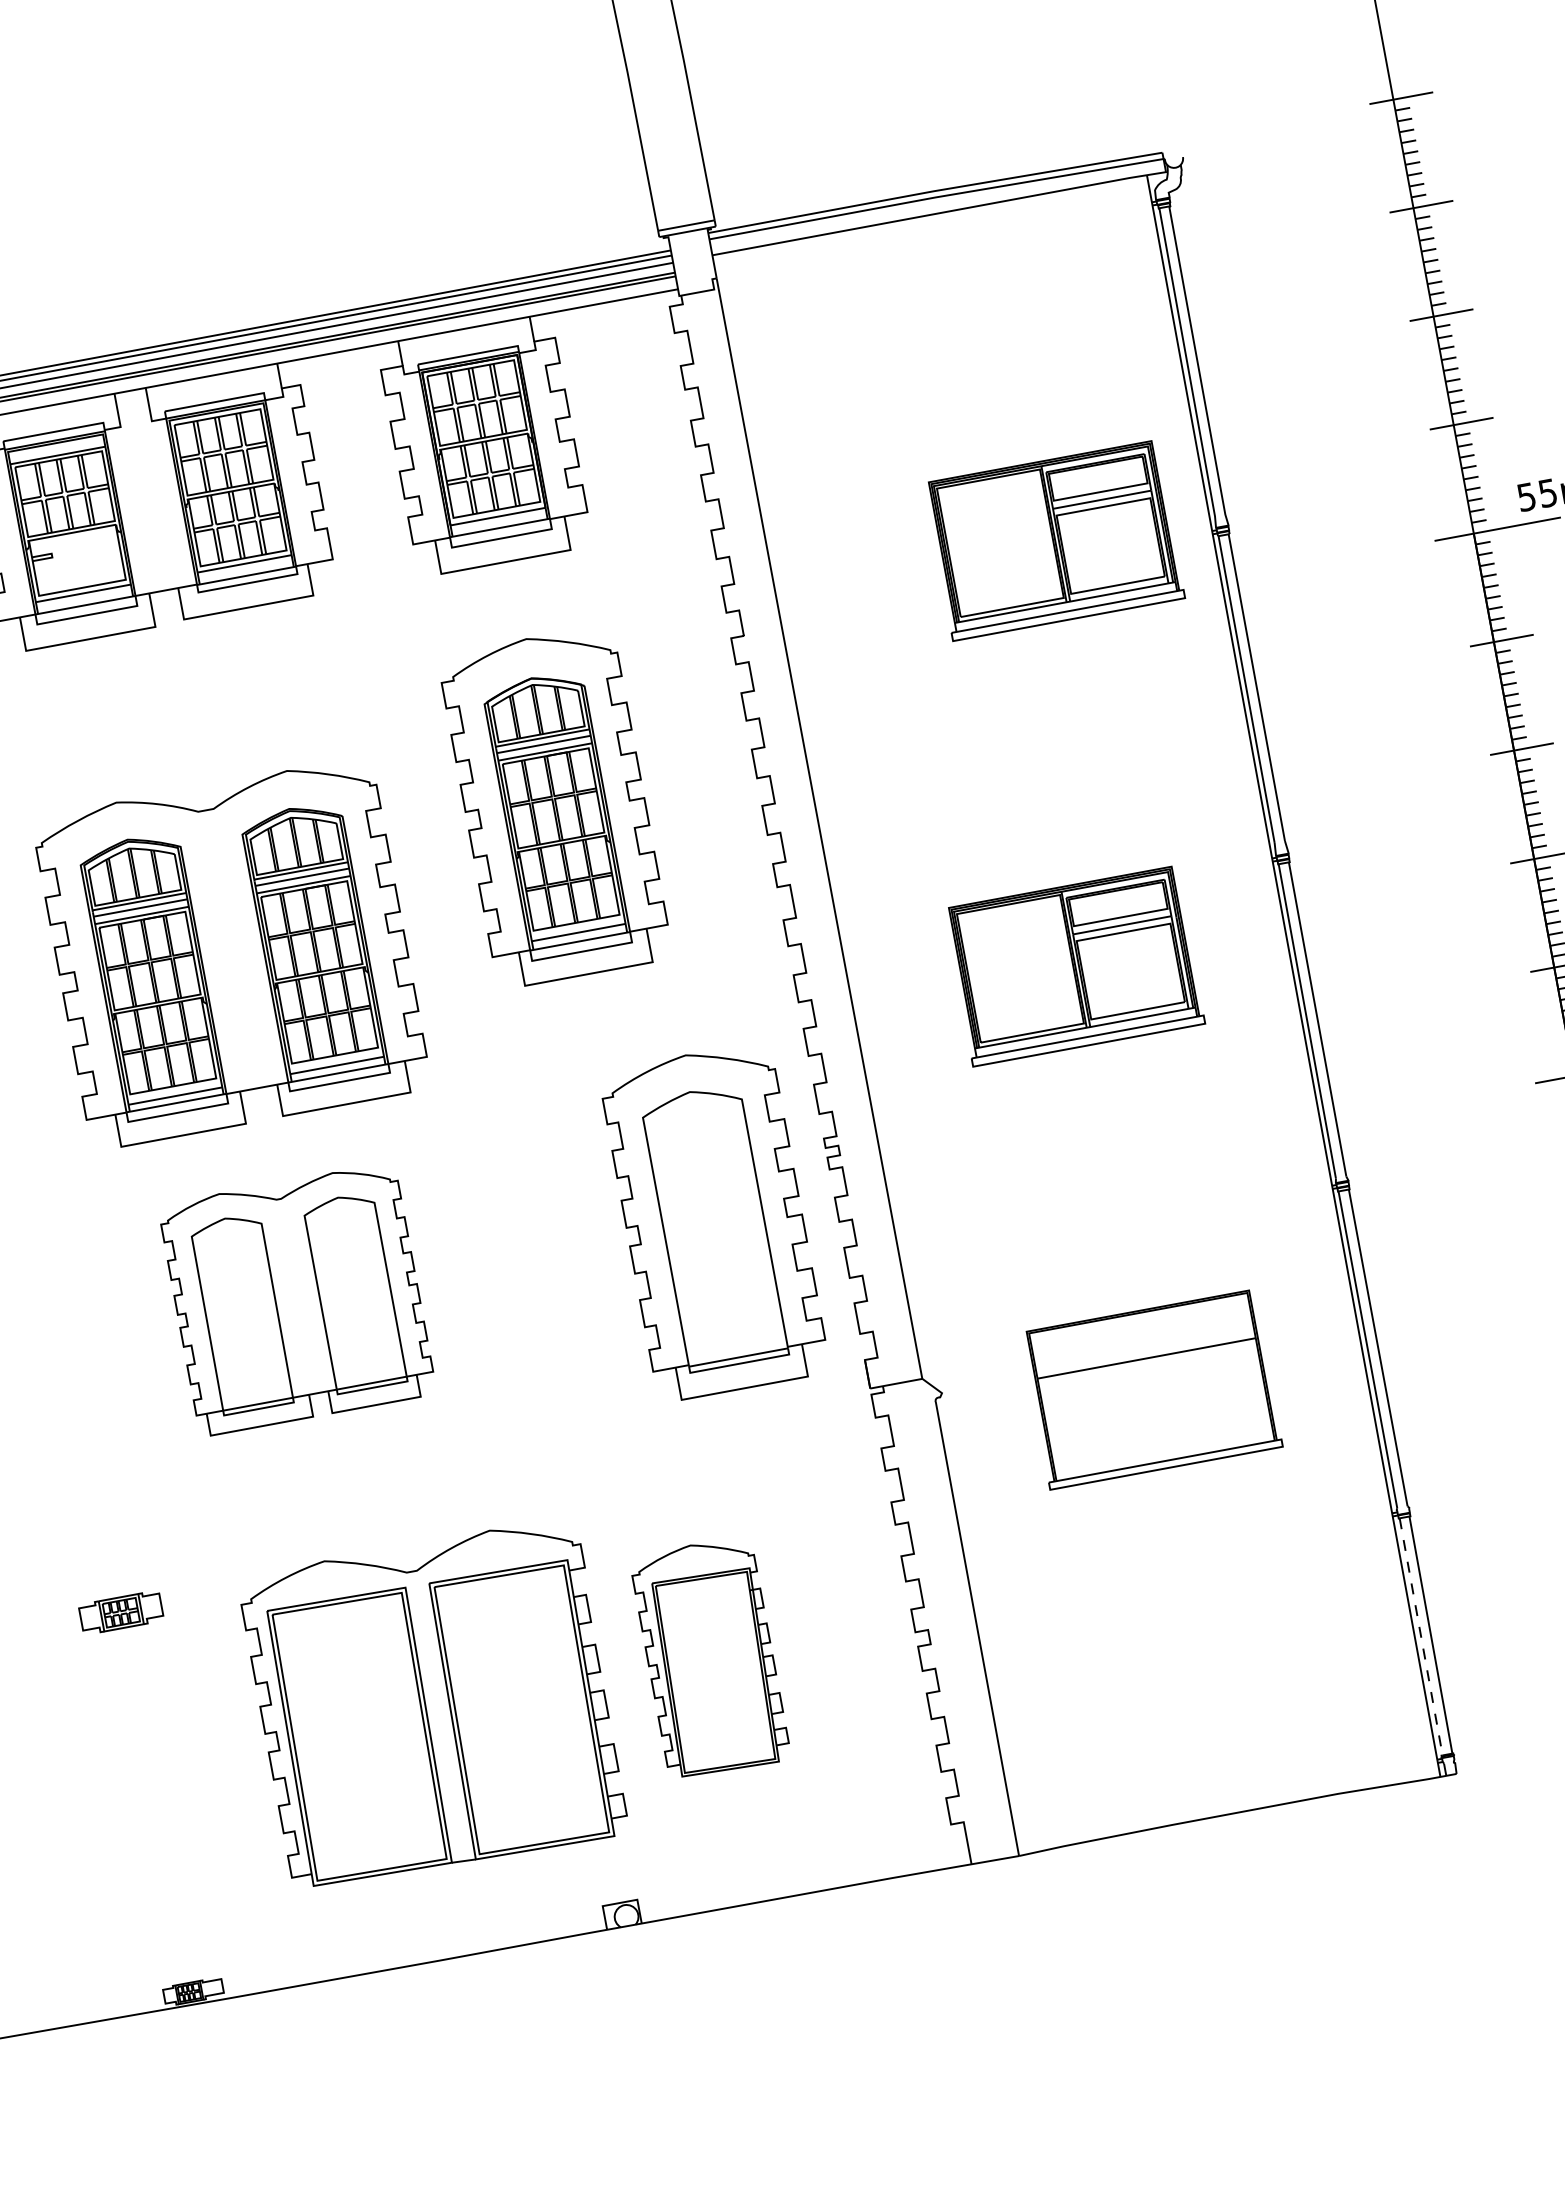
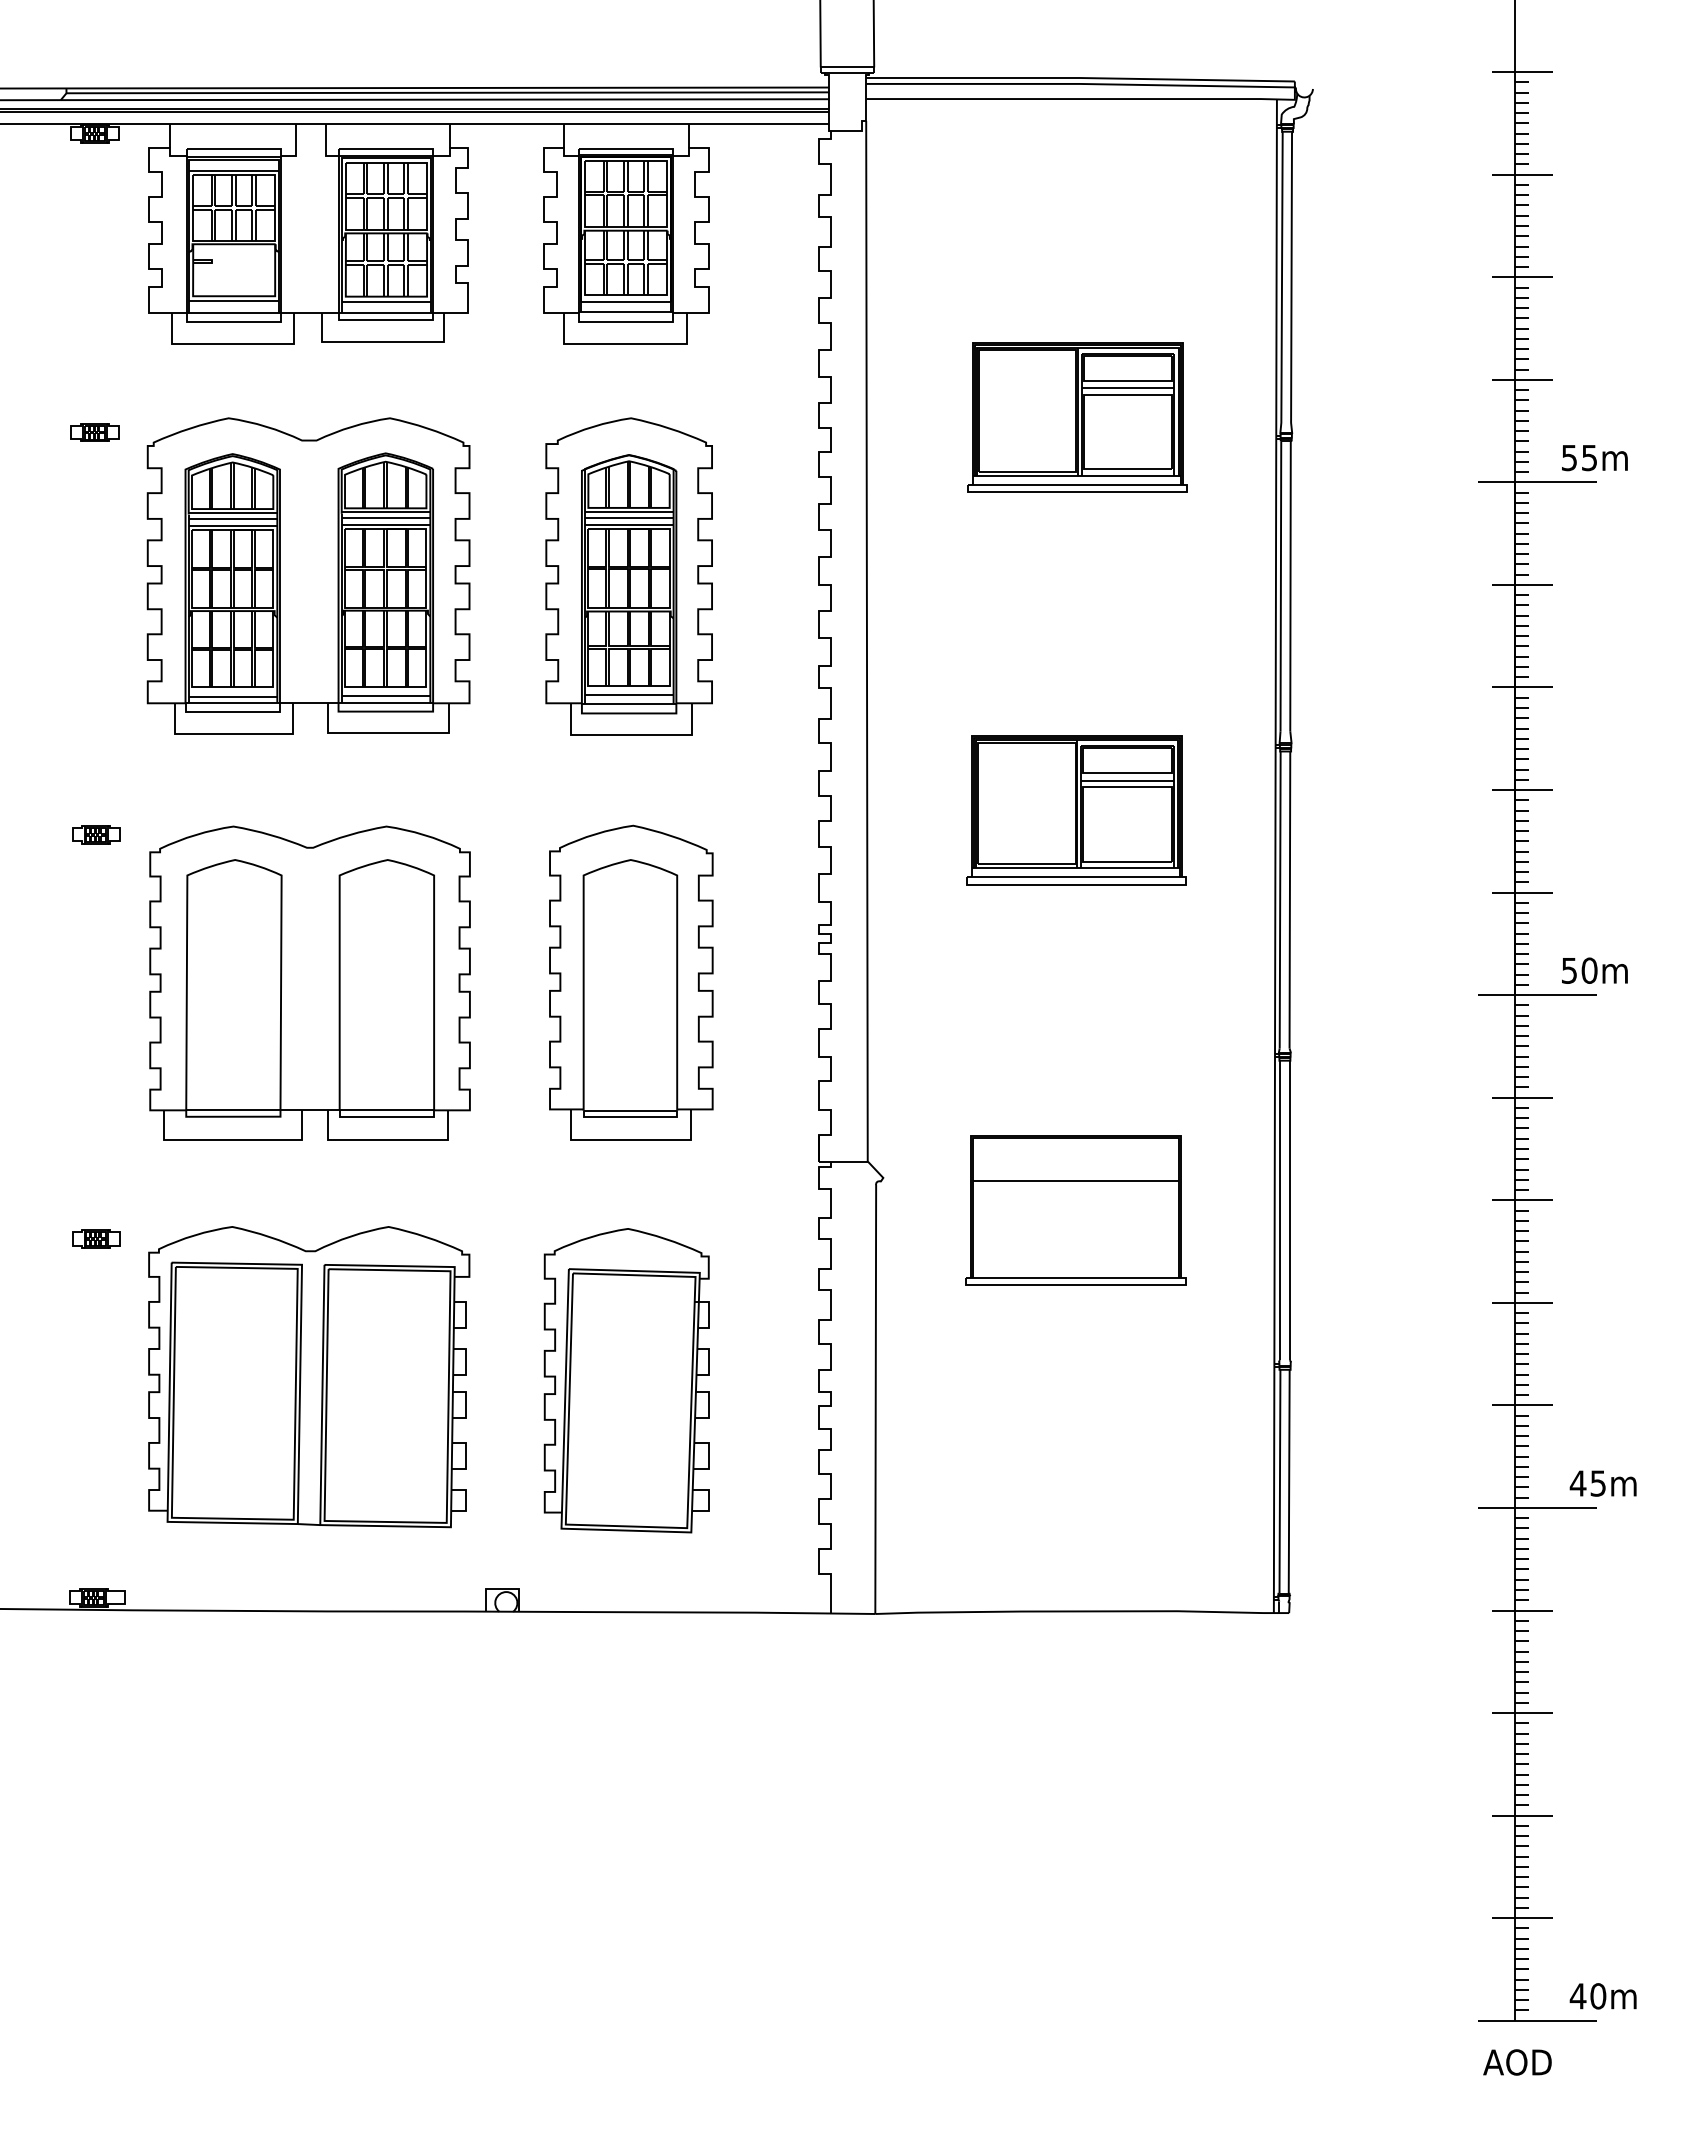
part: (1054, 540) -> (1077, 417), moved
part: (231, 953) -> (308, 575), moved
part: (42, 1184) -> (96, 834), added
part: (714, 1221) -> (631, 982), moved
part: (296, 1298) -> (309, 982), size x1.43
part: (121, 1611) -> (96, 1238), size x0.62
line: (1420, 1636) -> (1279, 1481), dashed -> solid
part: (710, 1657) -> (626, 1380), size x1.43
part: (435, 1705) -> (309, 1377), moved

